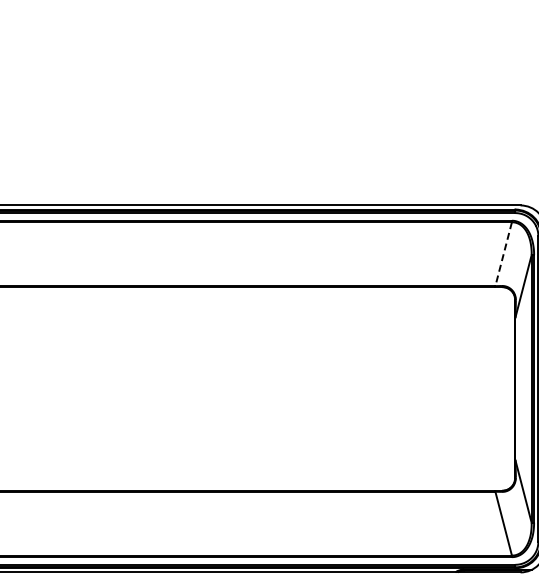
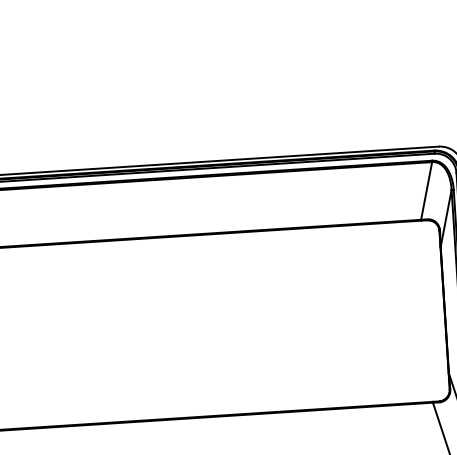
line: (503, 254) -> (426, 191), dashed -> solid

